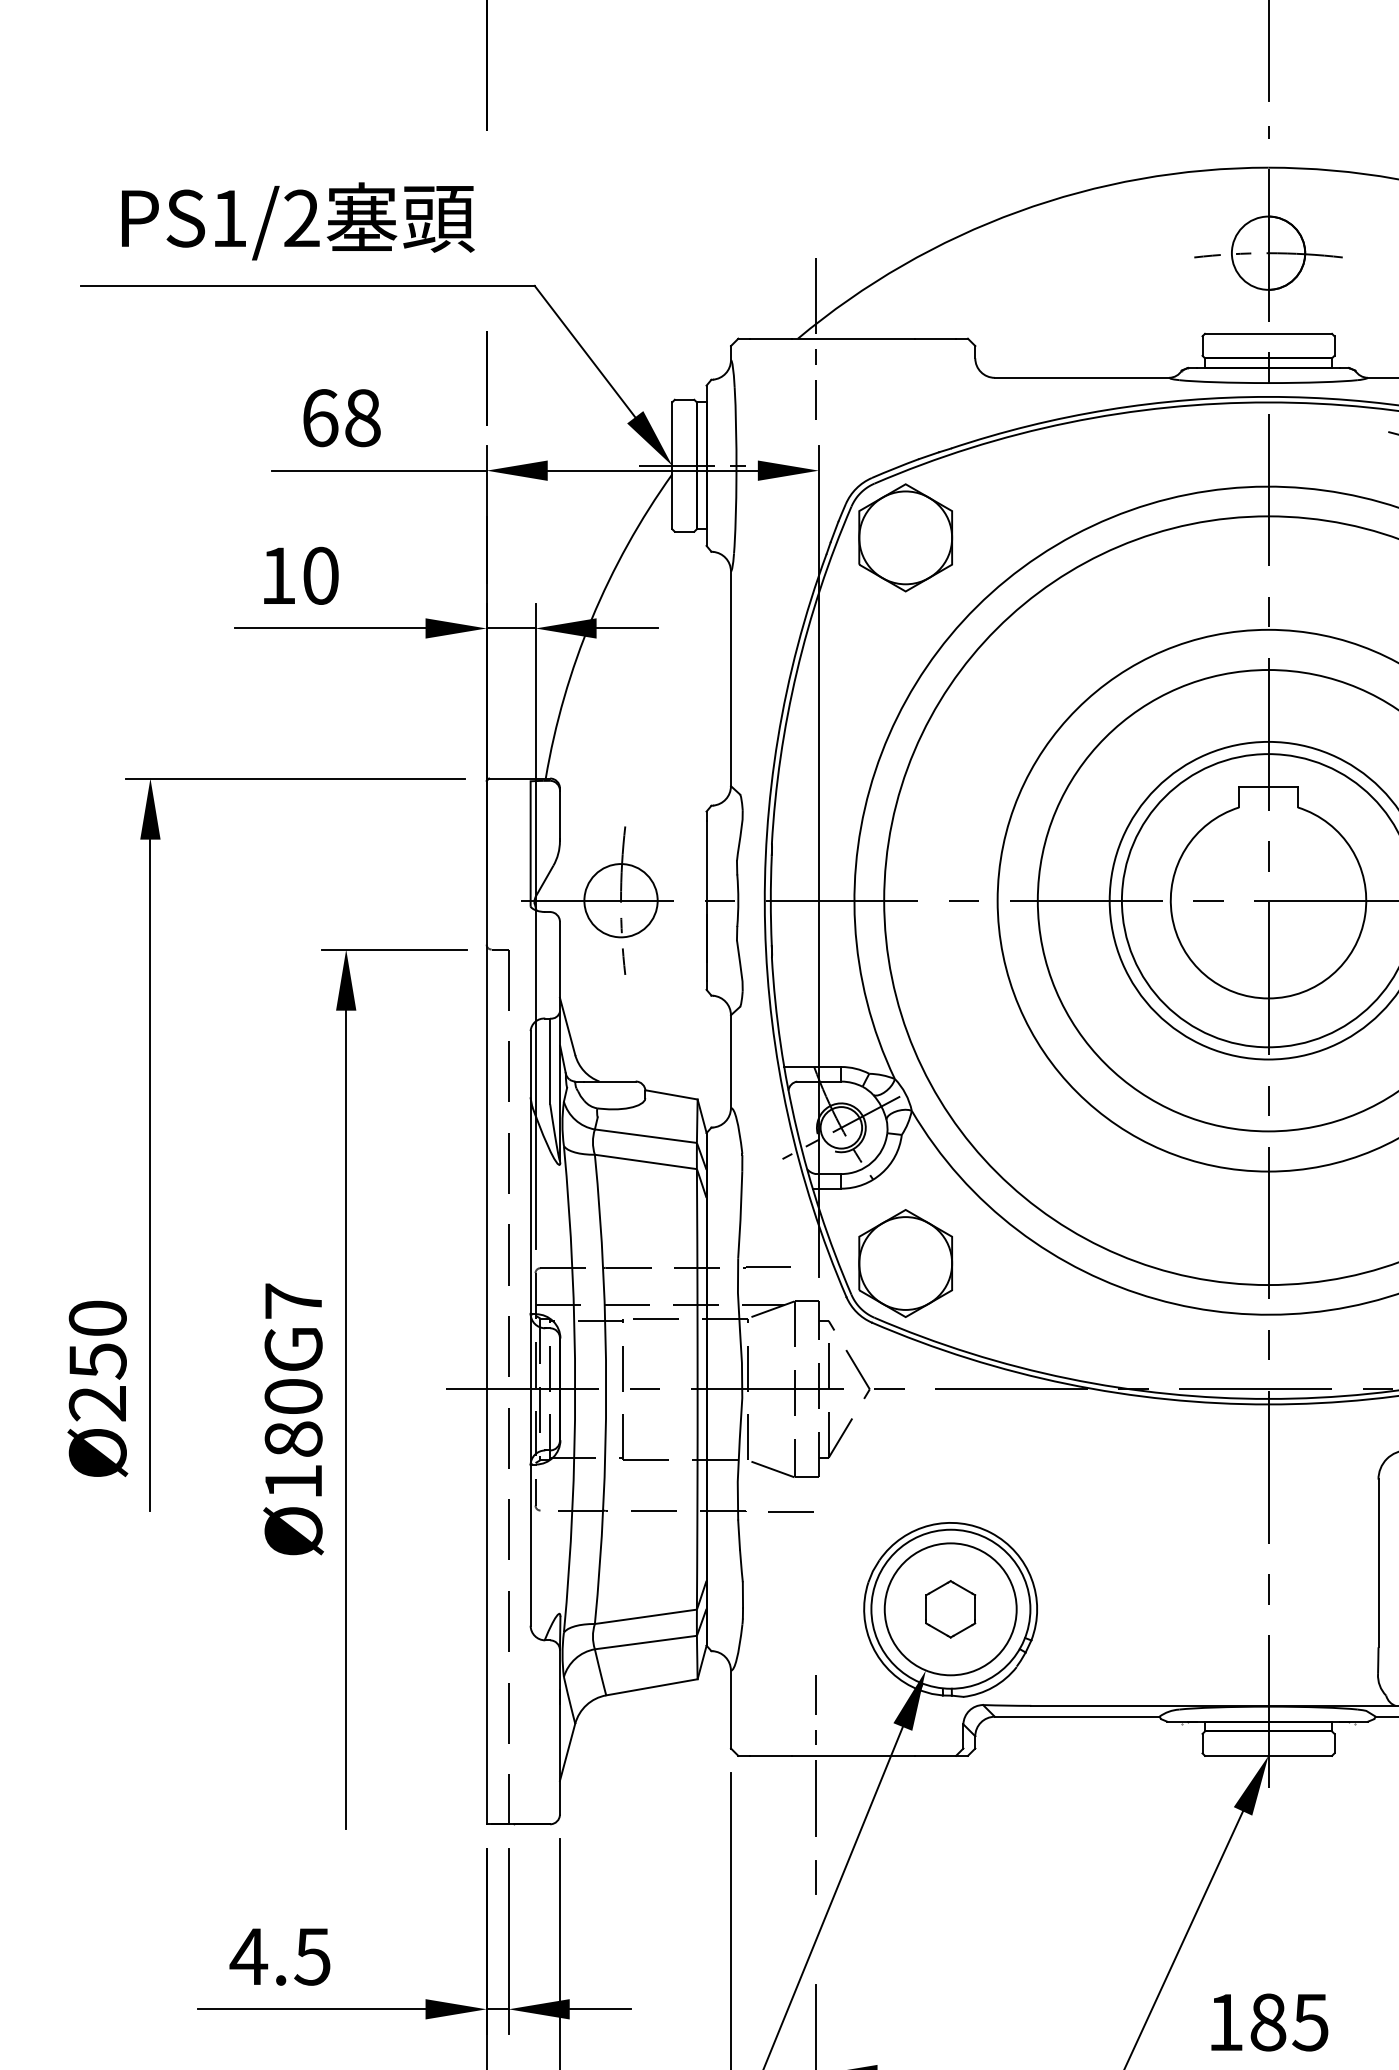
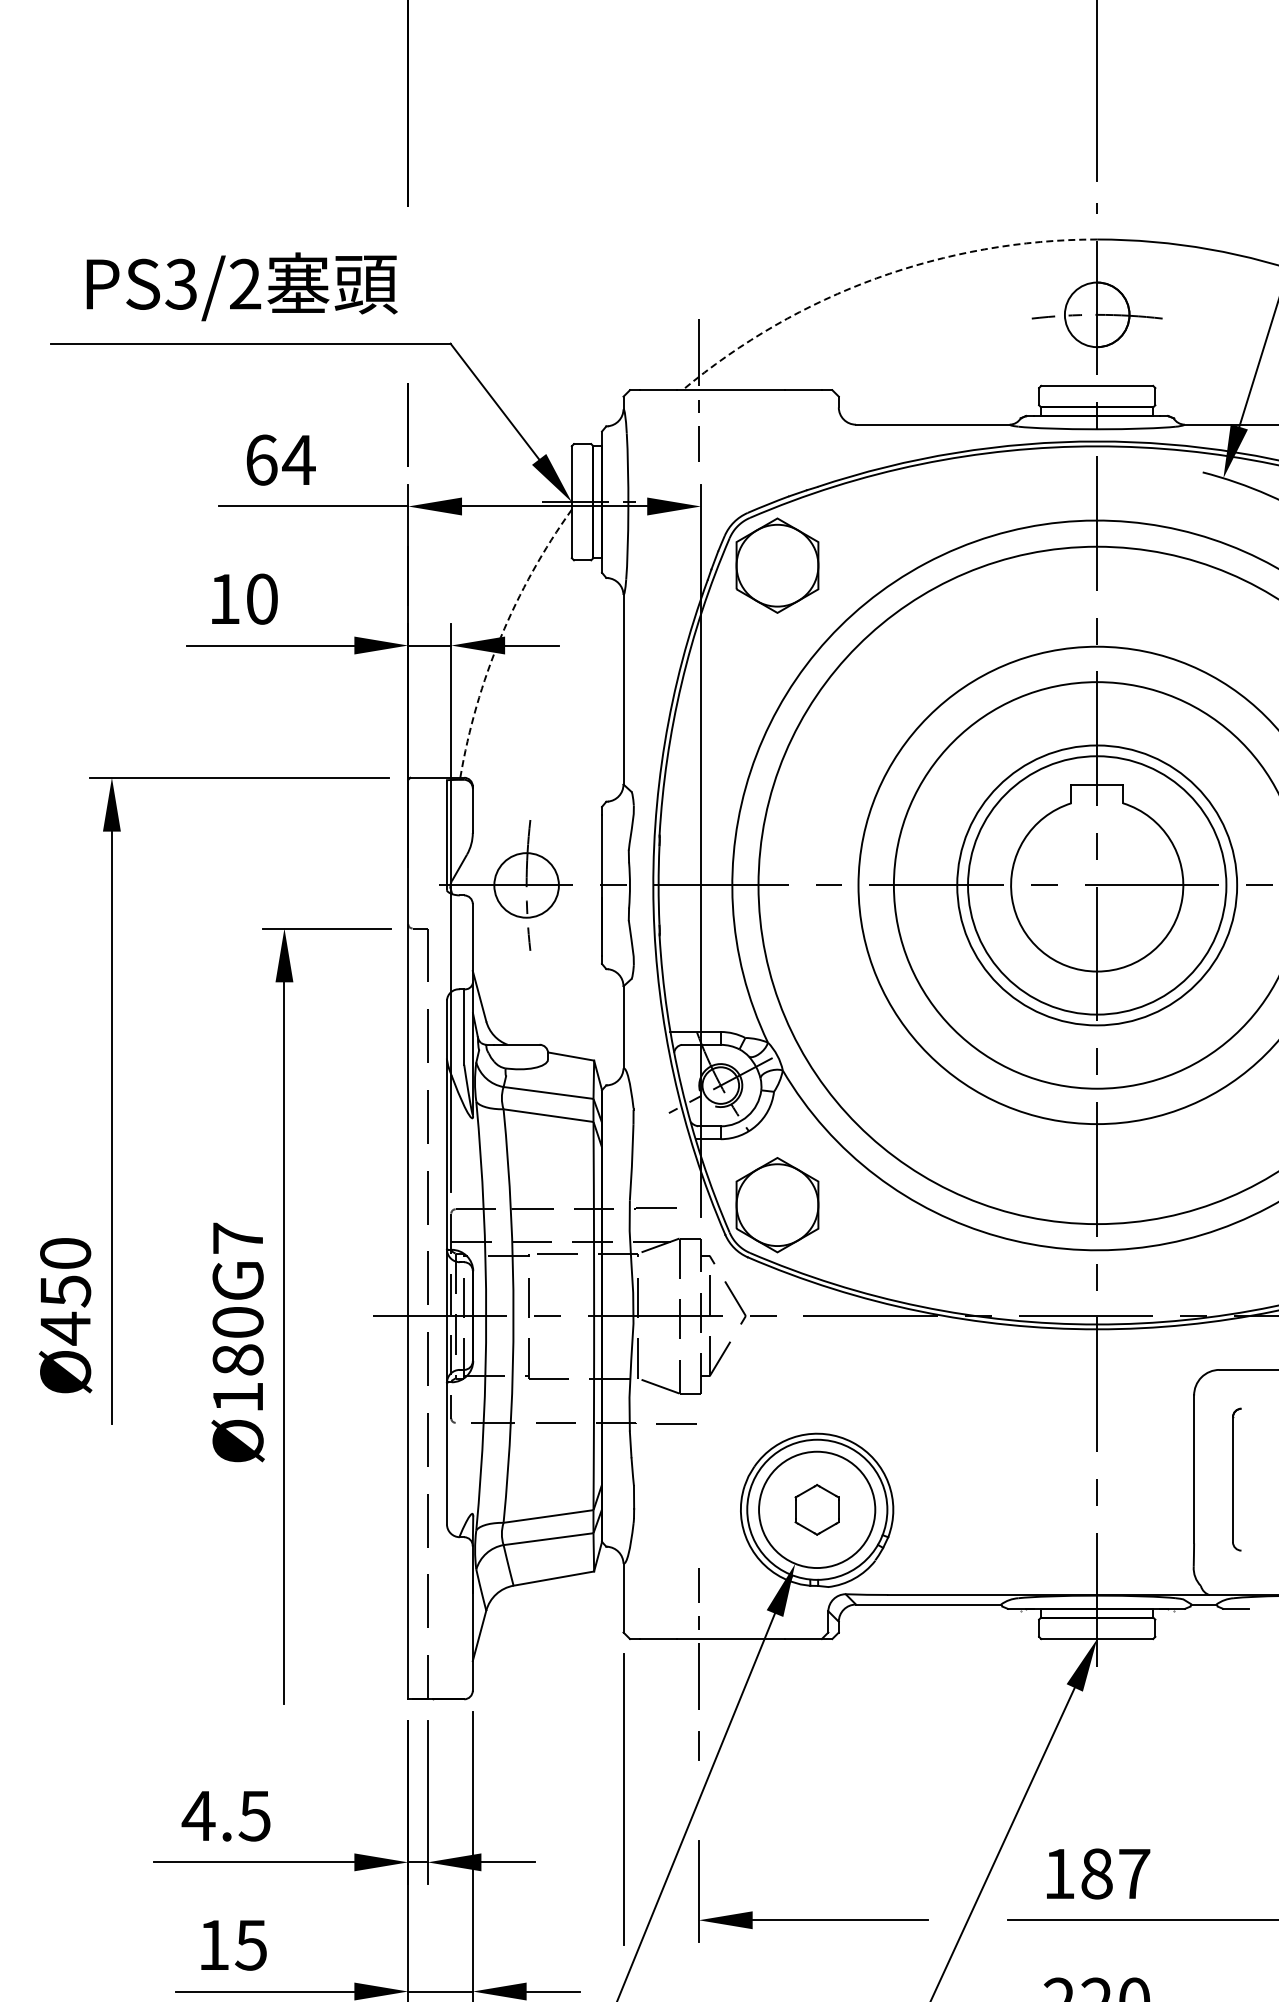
arc: (1018, 211) -> (876, 278), solid -> dashed
text: (228, 217) -> (180, 283), PS1/2 -> PS3/2
text: (362, 417) -> (298, 459), 68 -> 64
arc: (591, 619) -> (500, 637), solid -> dashed
text: (97, 1403) -> (65, 1328), Ø250 -> Ø450
text: (1310, 2023) -> (1134, 1874), 185 -> 187

